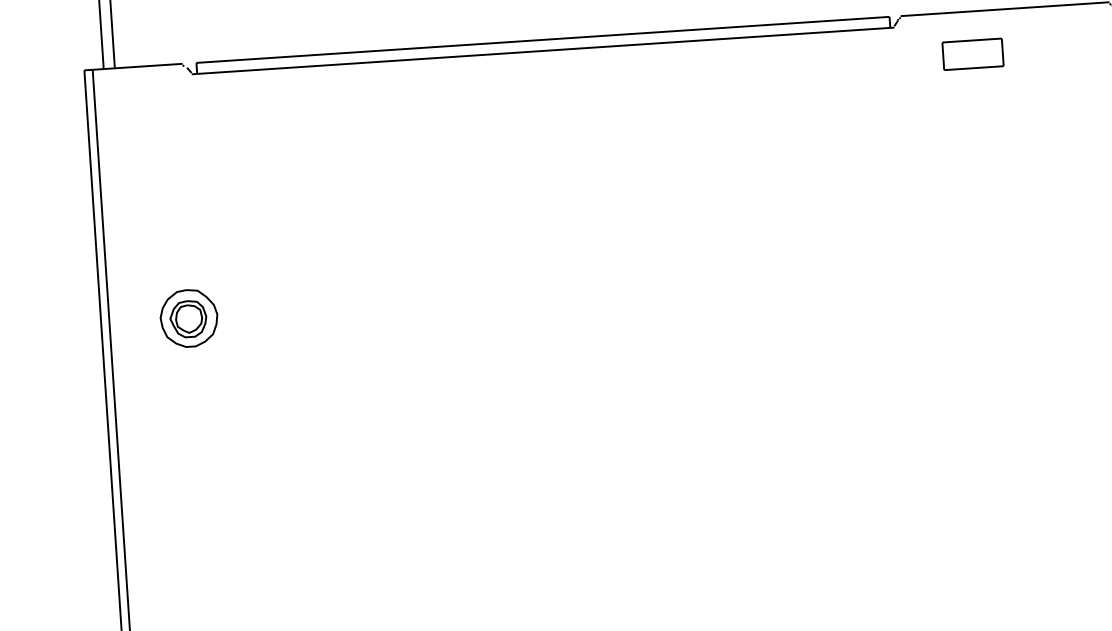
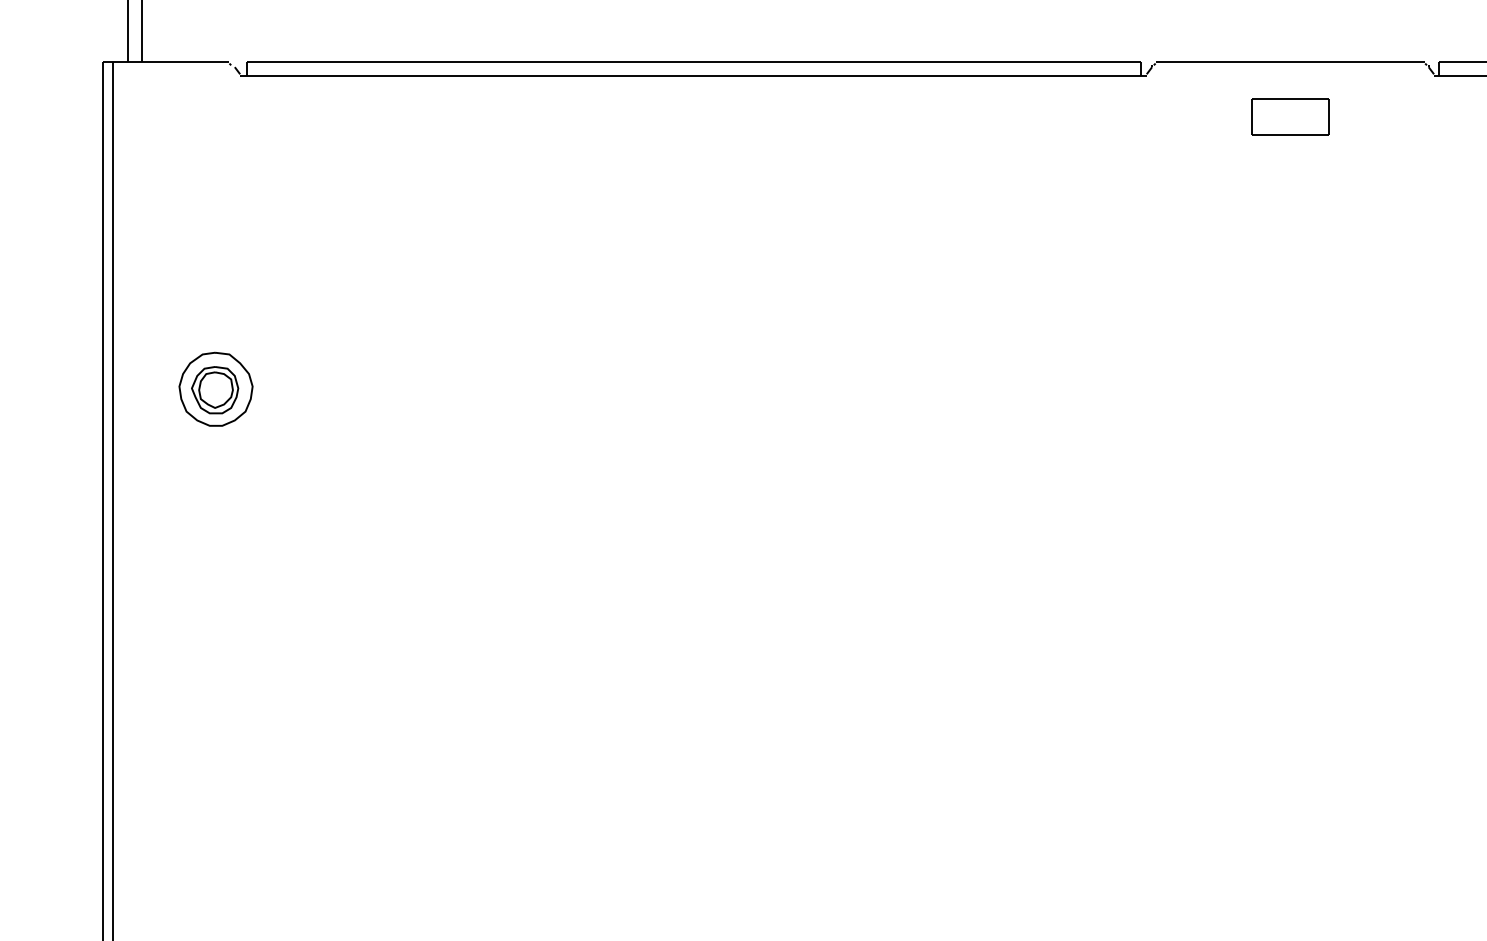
part: (973, 53) -> (1290, 116), moved

